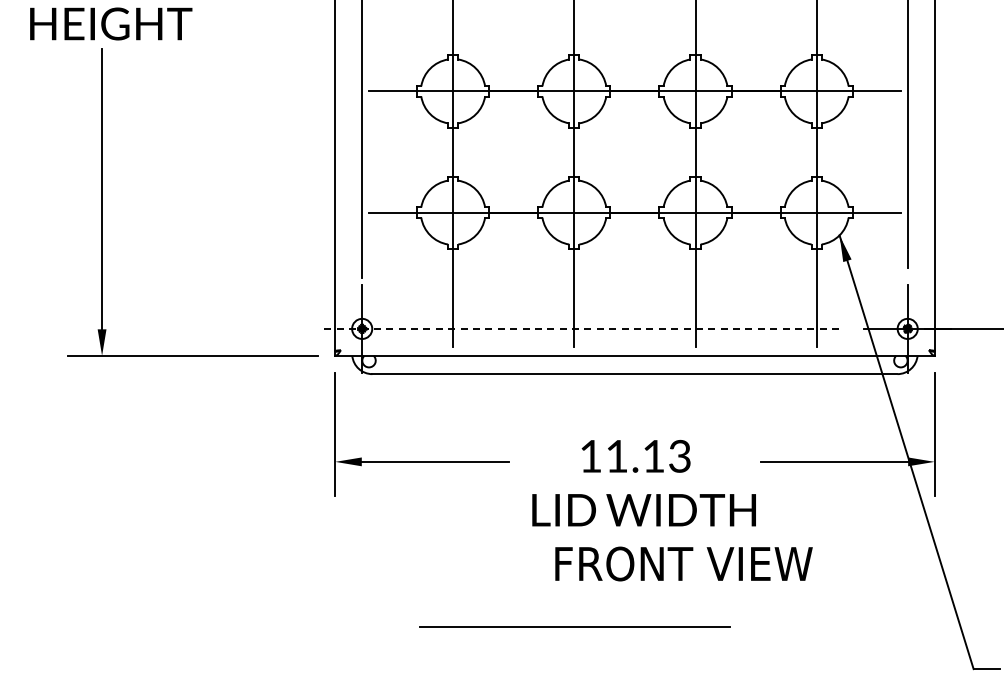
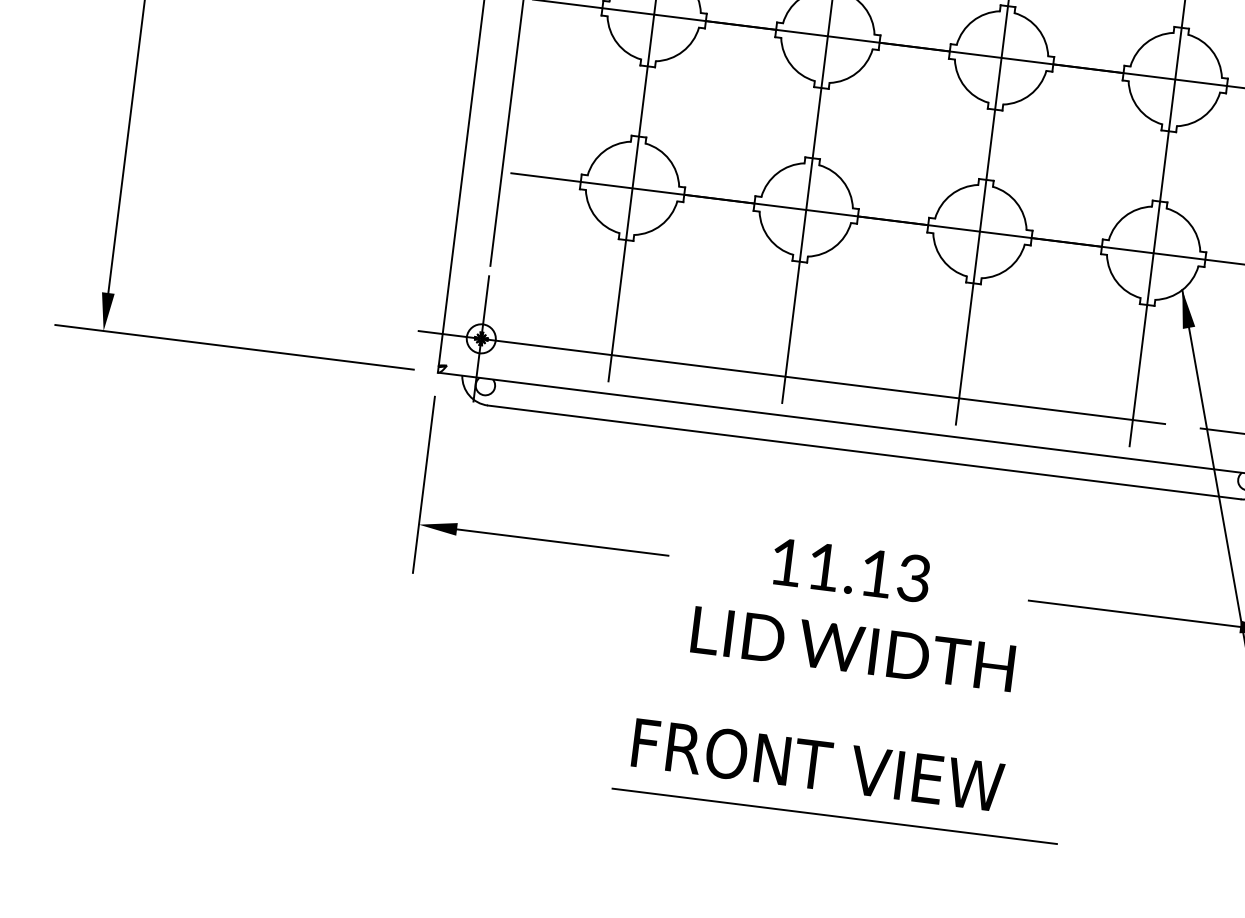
line: (578, 328) -> (791, 376), dashed -> solid
text: (683, 563) -> (817, 764), moved
line: (574, 626) -> (834, 816), moved

